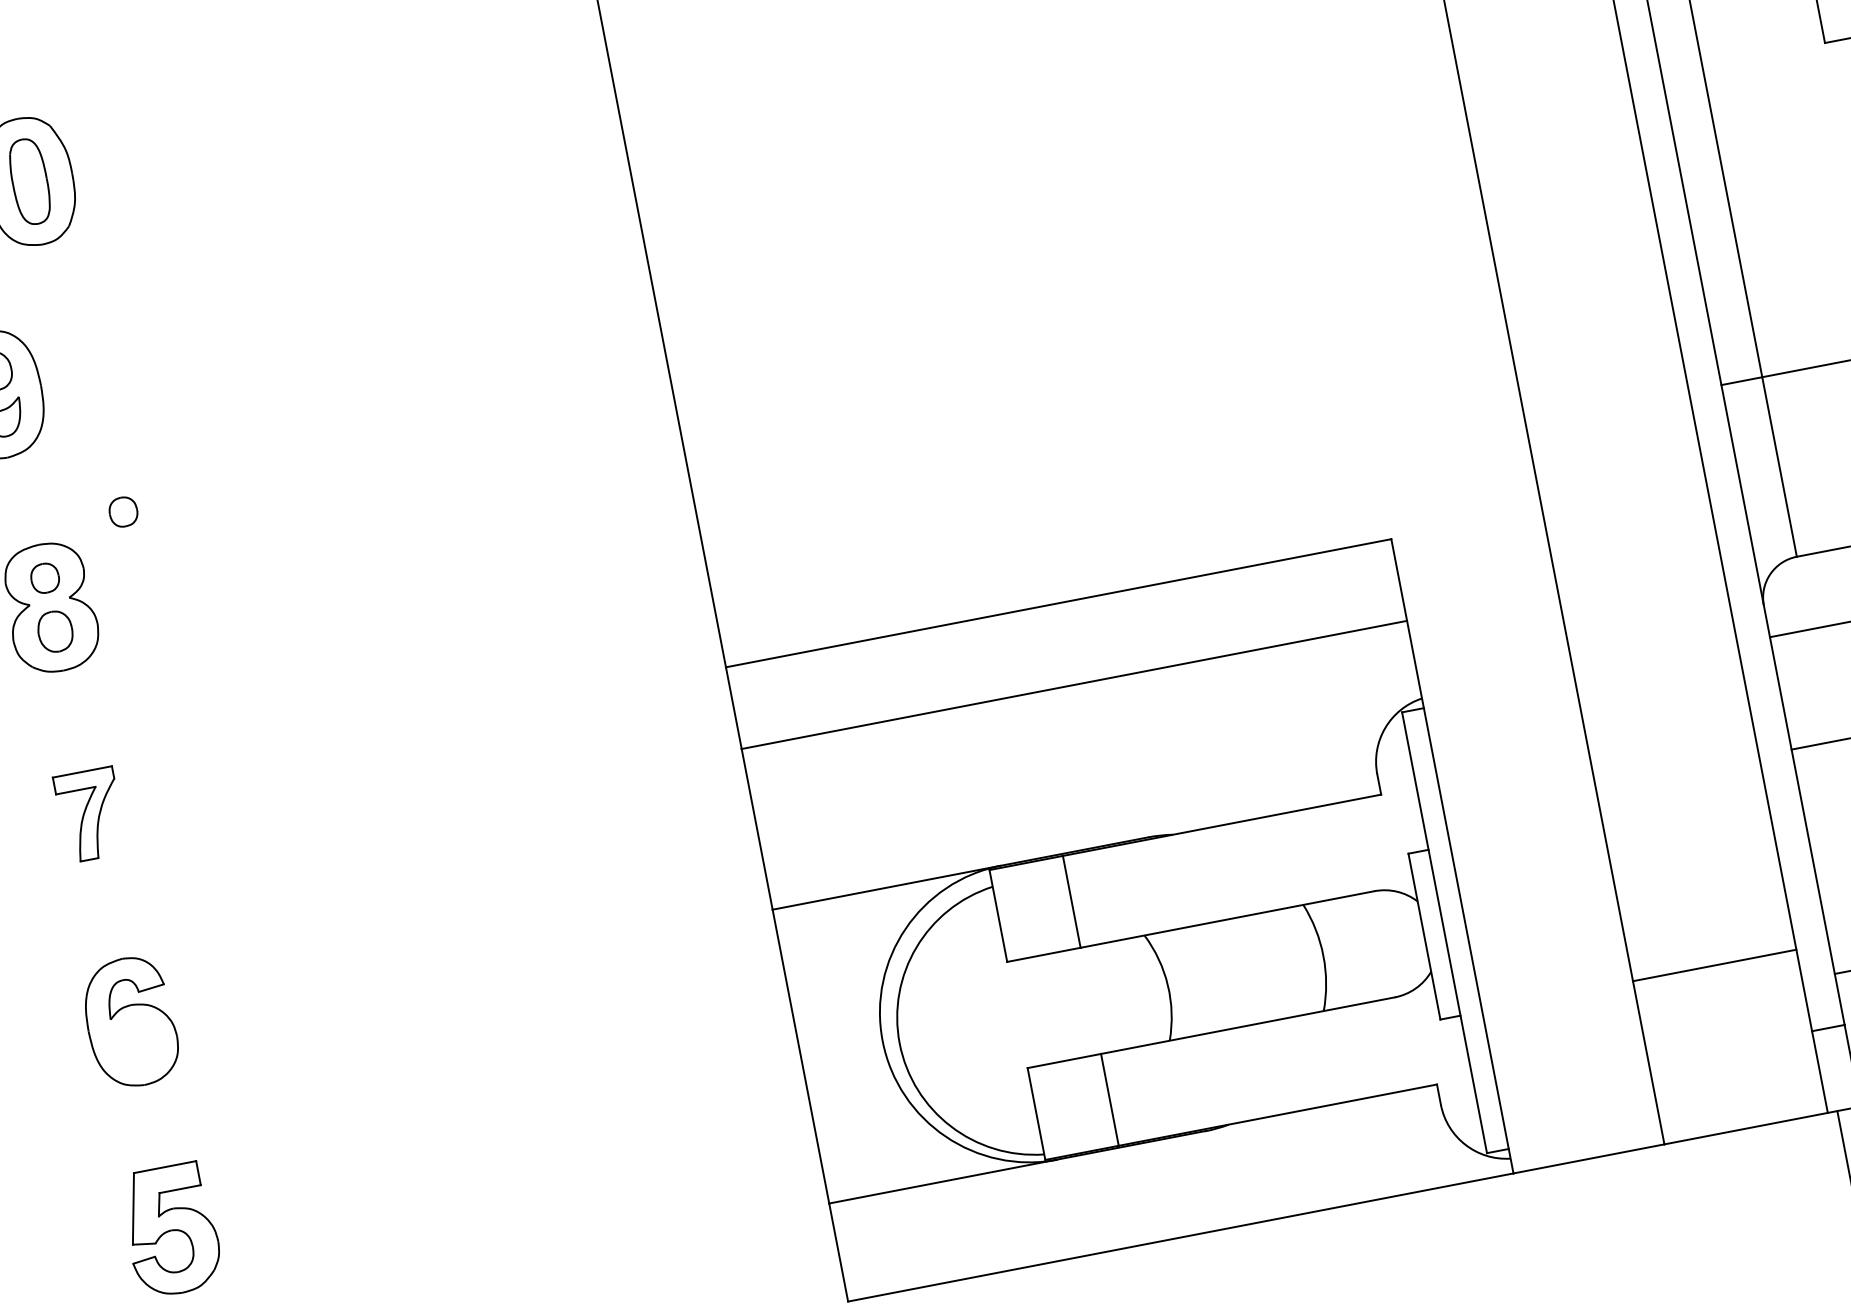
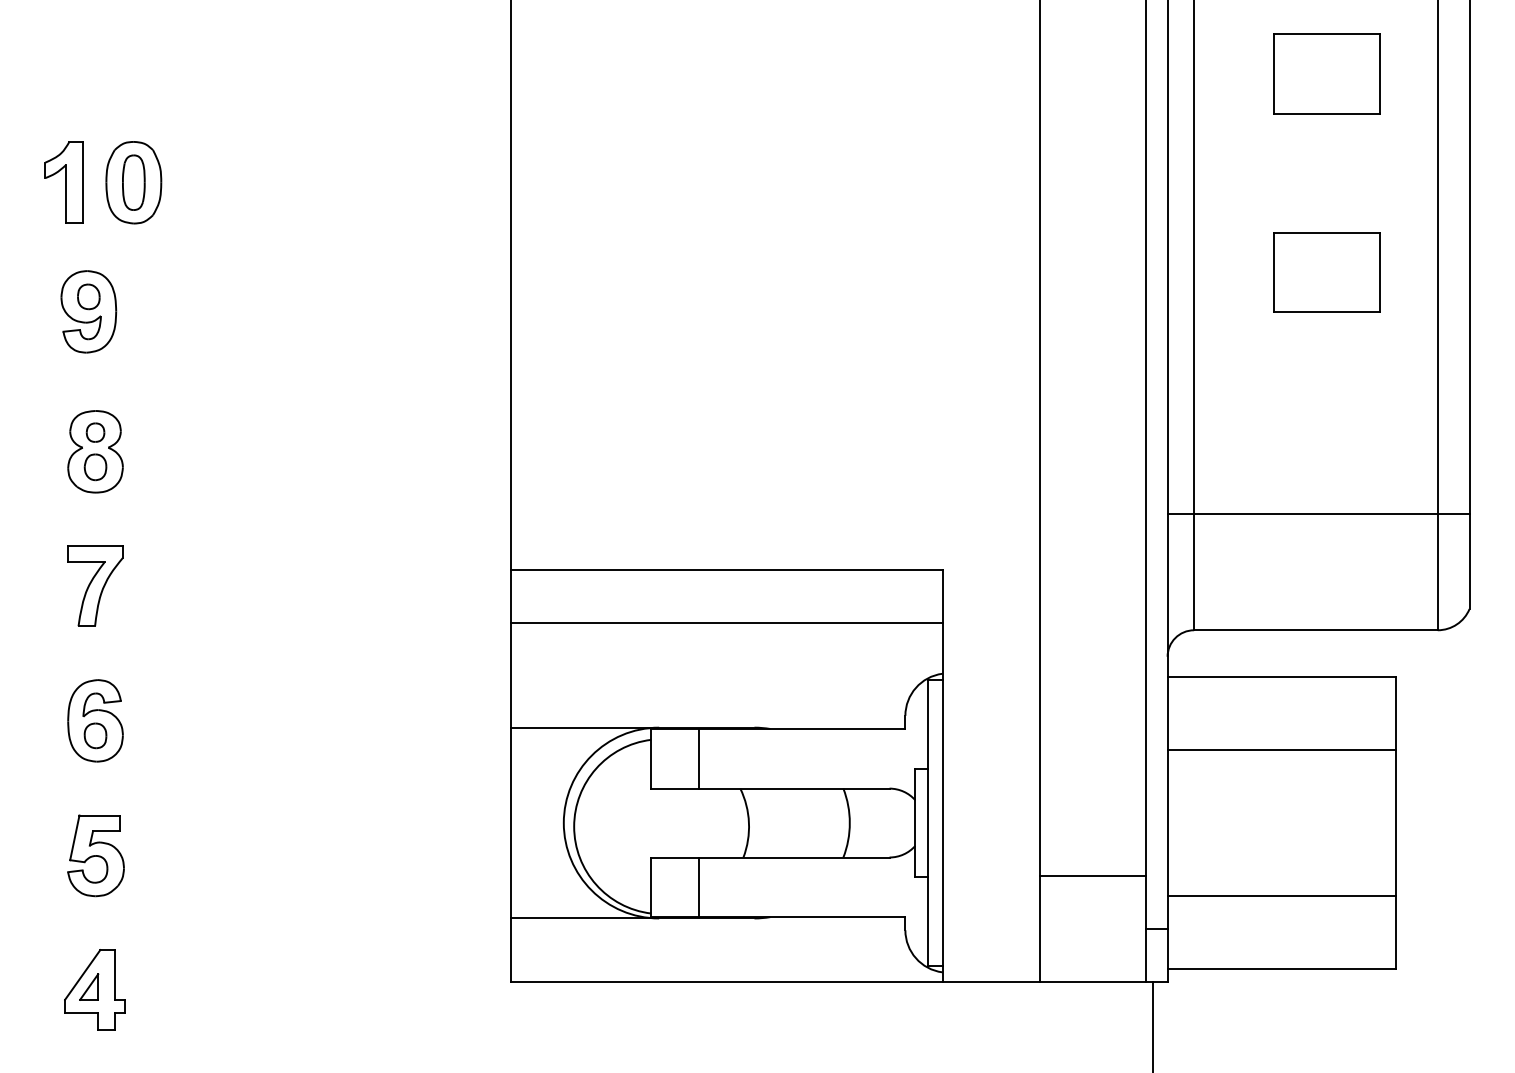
part: (123, 511) -> (152, 400), removed
part: (90, 813) -> (95, 585), size x1.43
part: (134, 1045) -> (95, 735), added

